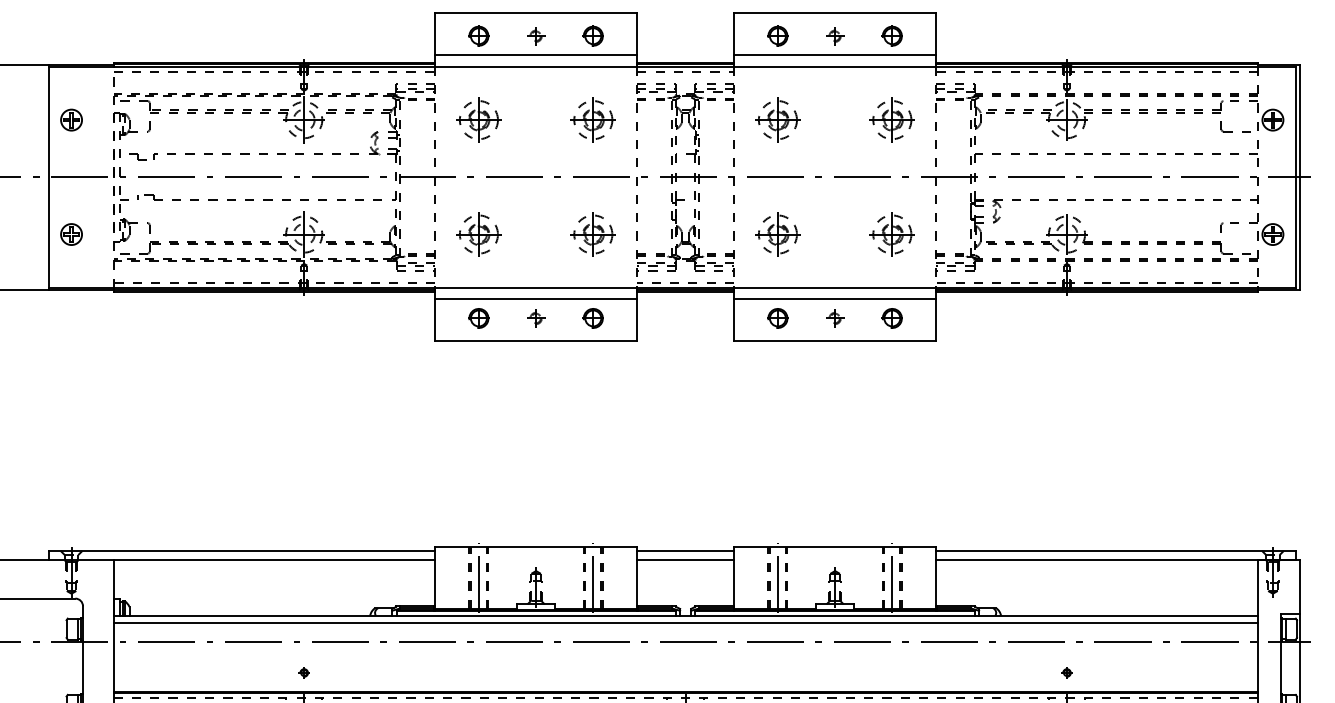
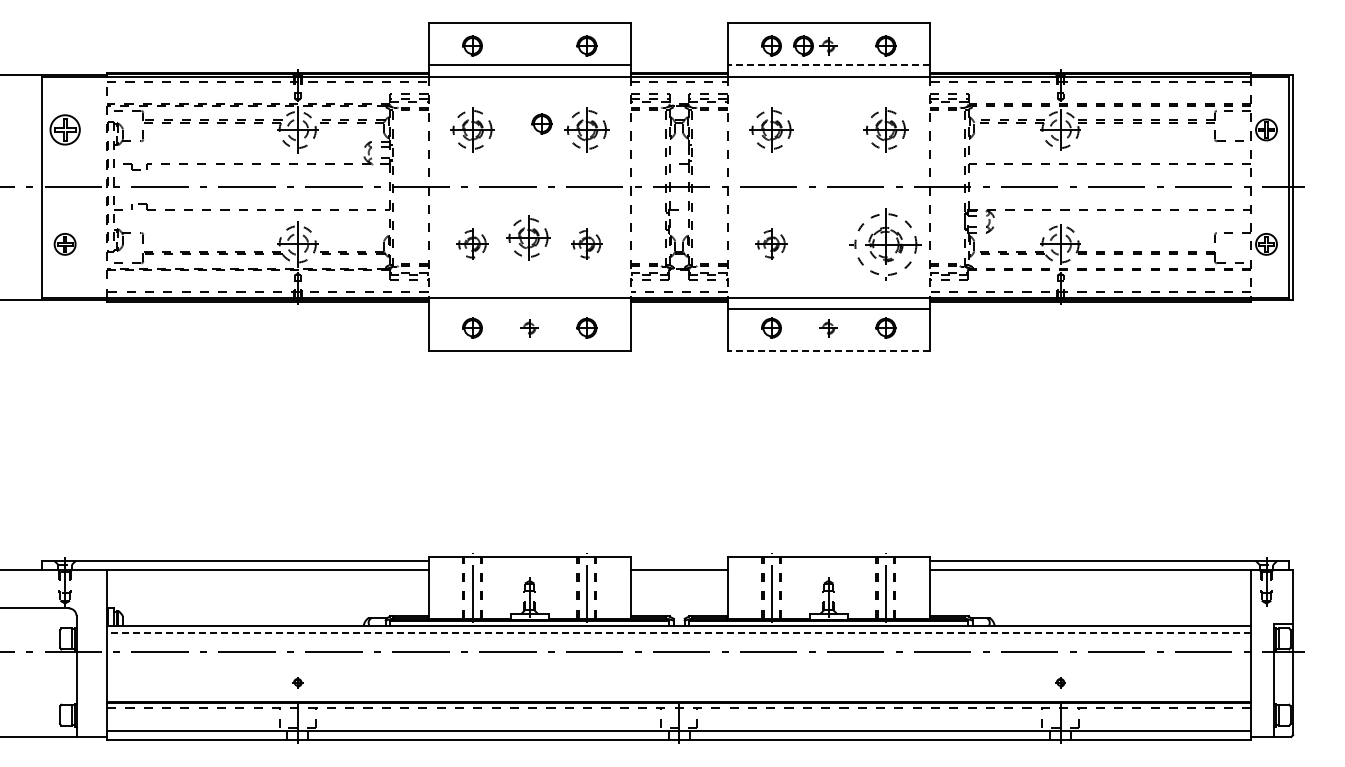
part: (809, 35) -> (803, 45), added
part: (535, 36) -> (529, 46), removed
line: (834, 55) -> (828, 65), solid -> dashed
part: (547, 113) -> (541, 123), added
part: (70, 119) -> (64, 129), size x1.4
part: (534, 227) -> (528, 237), added
part: (478, 233) -> (472, 243), size x0.7
part: (592, 233) -> (586, 243), size x0.7
part: (777, 233) -> (771, 243), size x0.7
part: (891, 233) -> (885, 243), size x1.6
line: (535, 299) -> (529, 309), removed
line: (834, 341) -> (828, 351), solid -> dashed
line: (684, 550) -> (678, 560), removed
line: (684, 623) -> (678, 633), solid -> dashed

